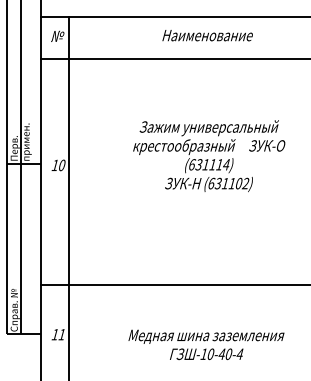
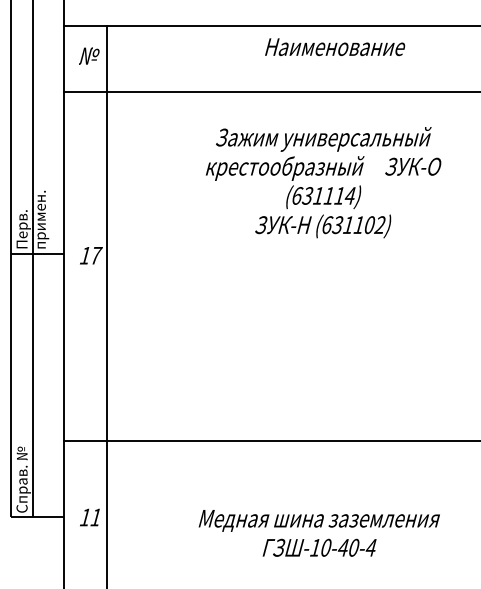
text: (207, 35) -> (334, 47), moved
text: (209, 156) -> (324, 183), moved
text: (62, 165) -> (96, 255), 10 -> 17

